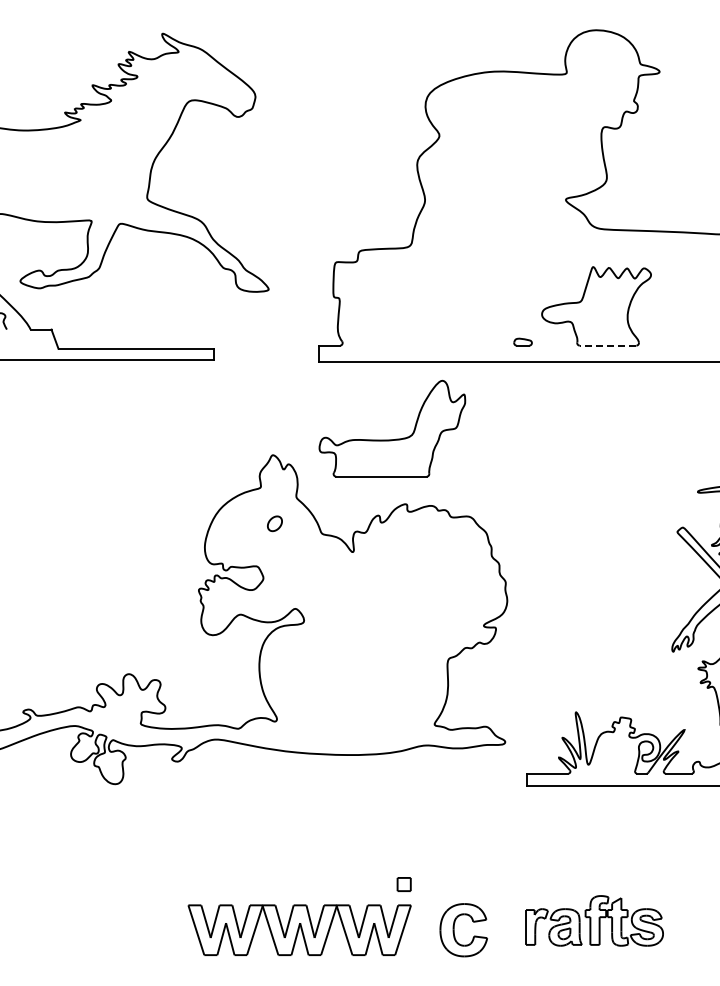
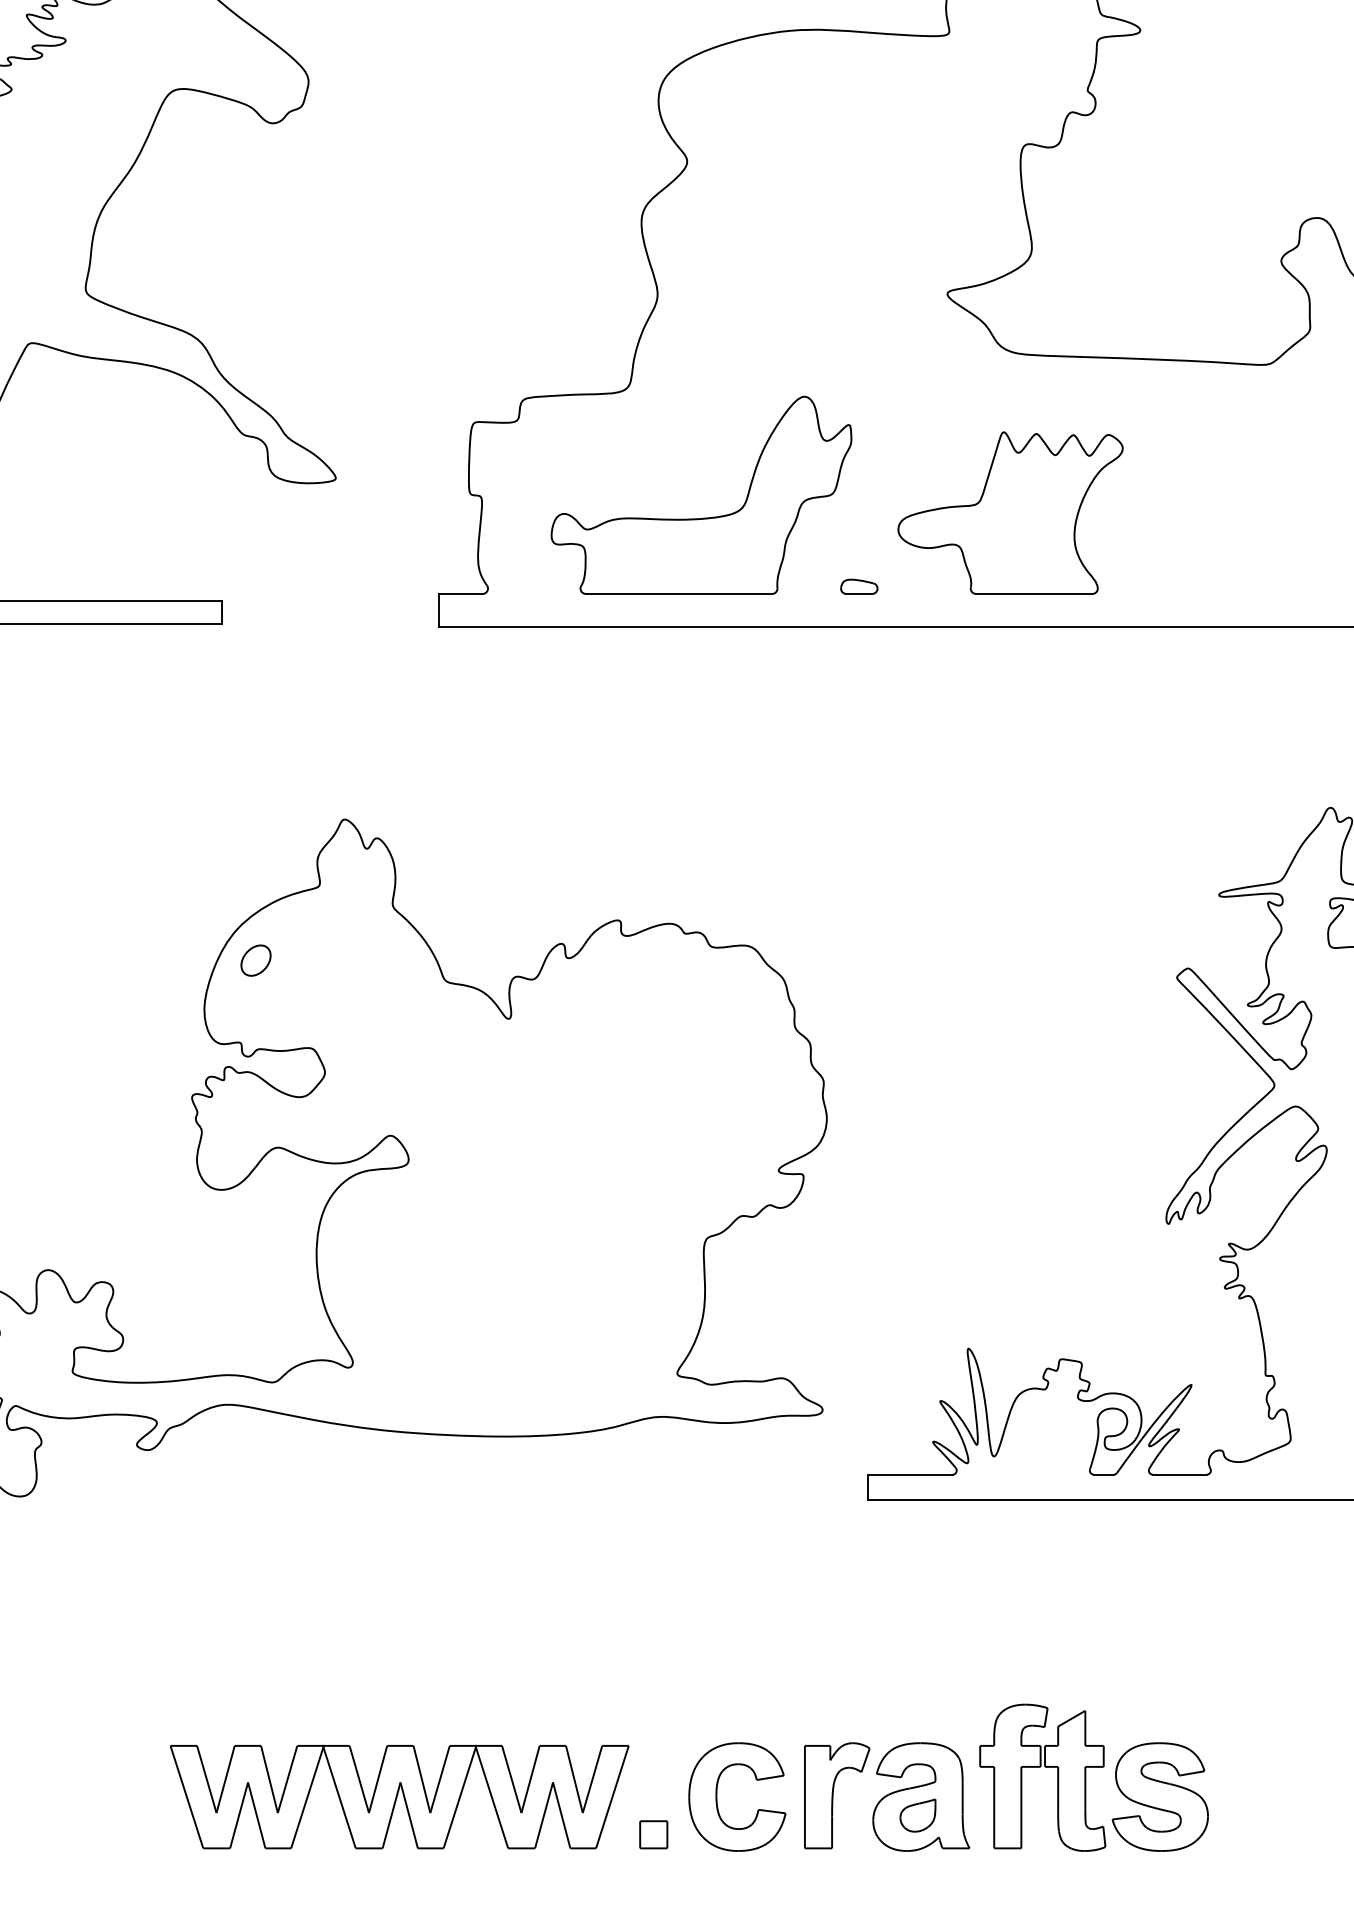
line: (607, 345) -> (1033, 593), dashed -> solid
part: (396, 438) -> (709, 515), moved
part: (274, 523) -> (255, 960), moved
part: (403, 884) -> (652, 1834), moved
part: (594, 920) -> (1006, 1777), size x1.43

